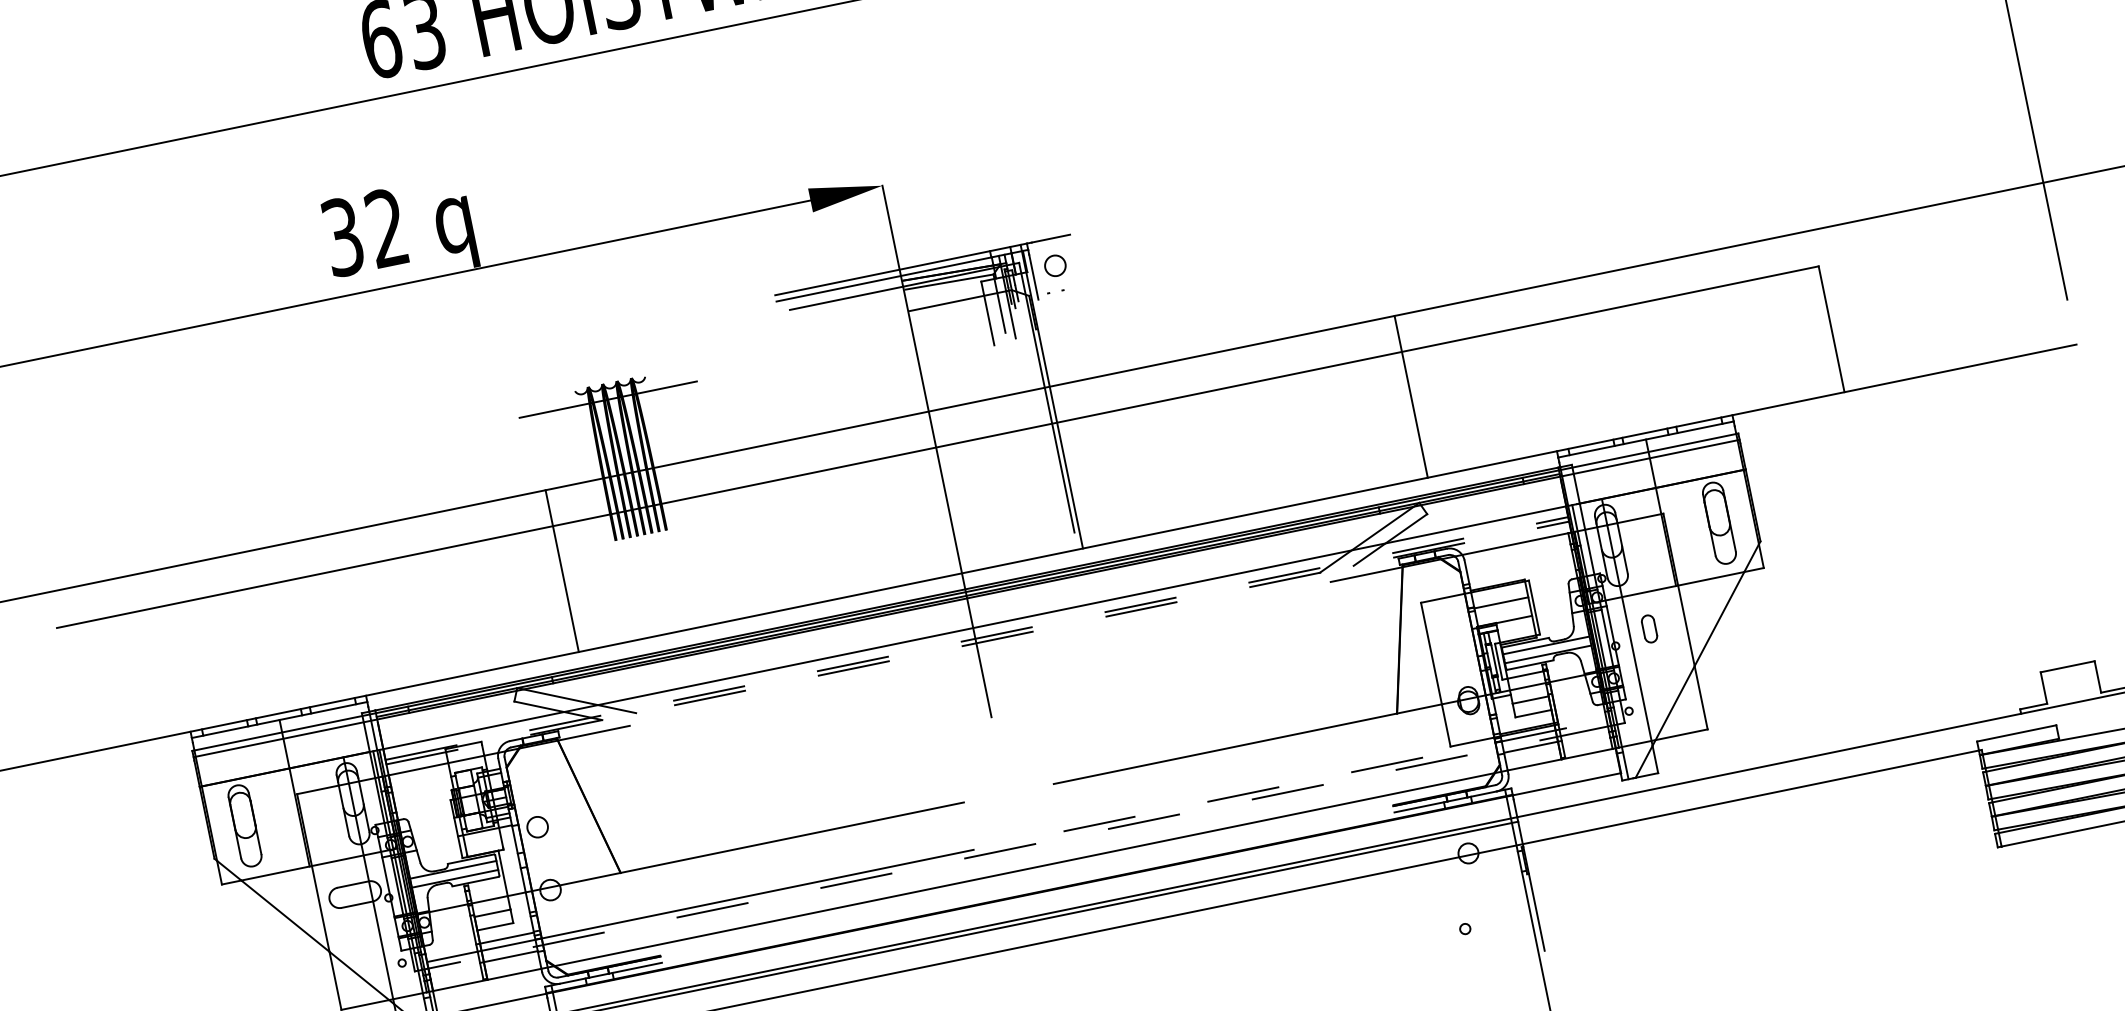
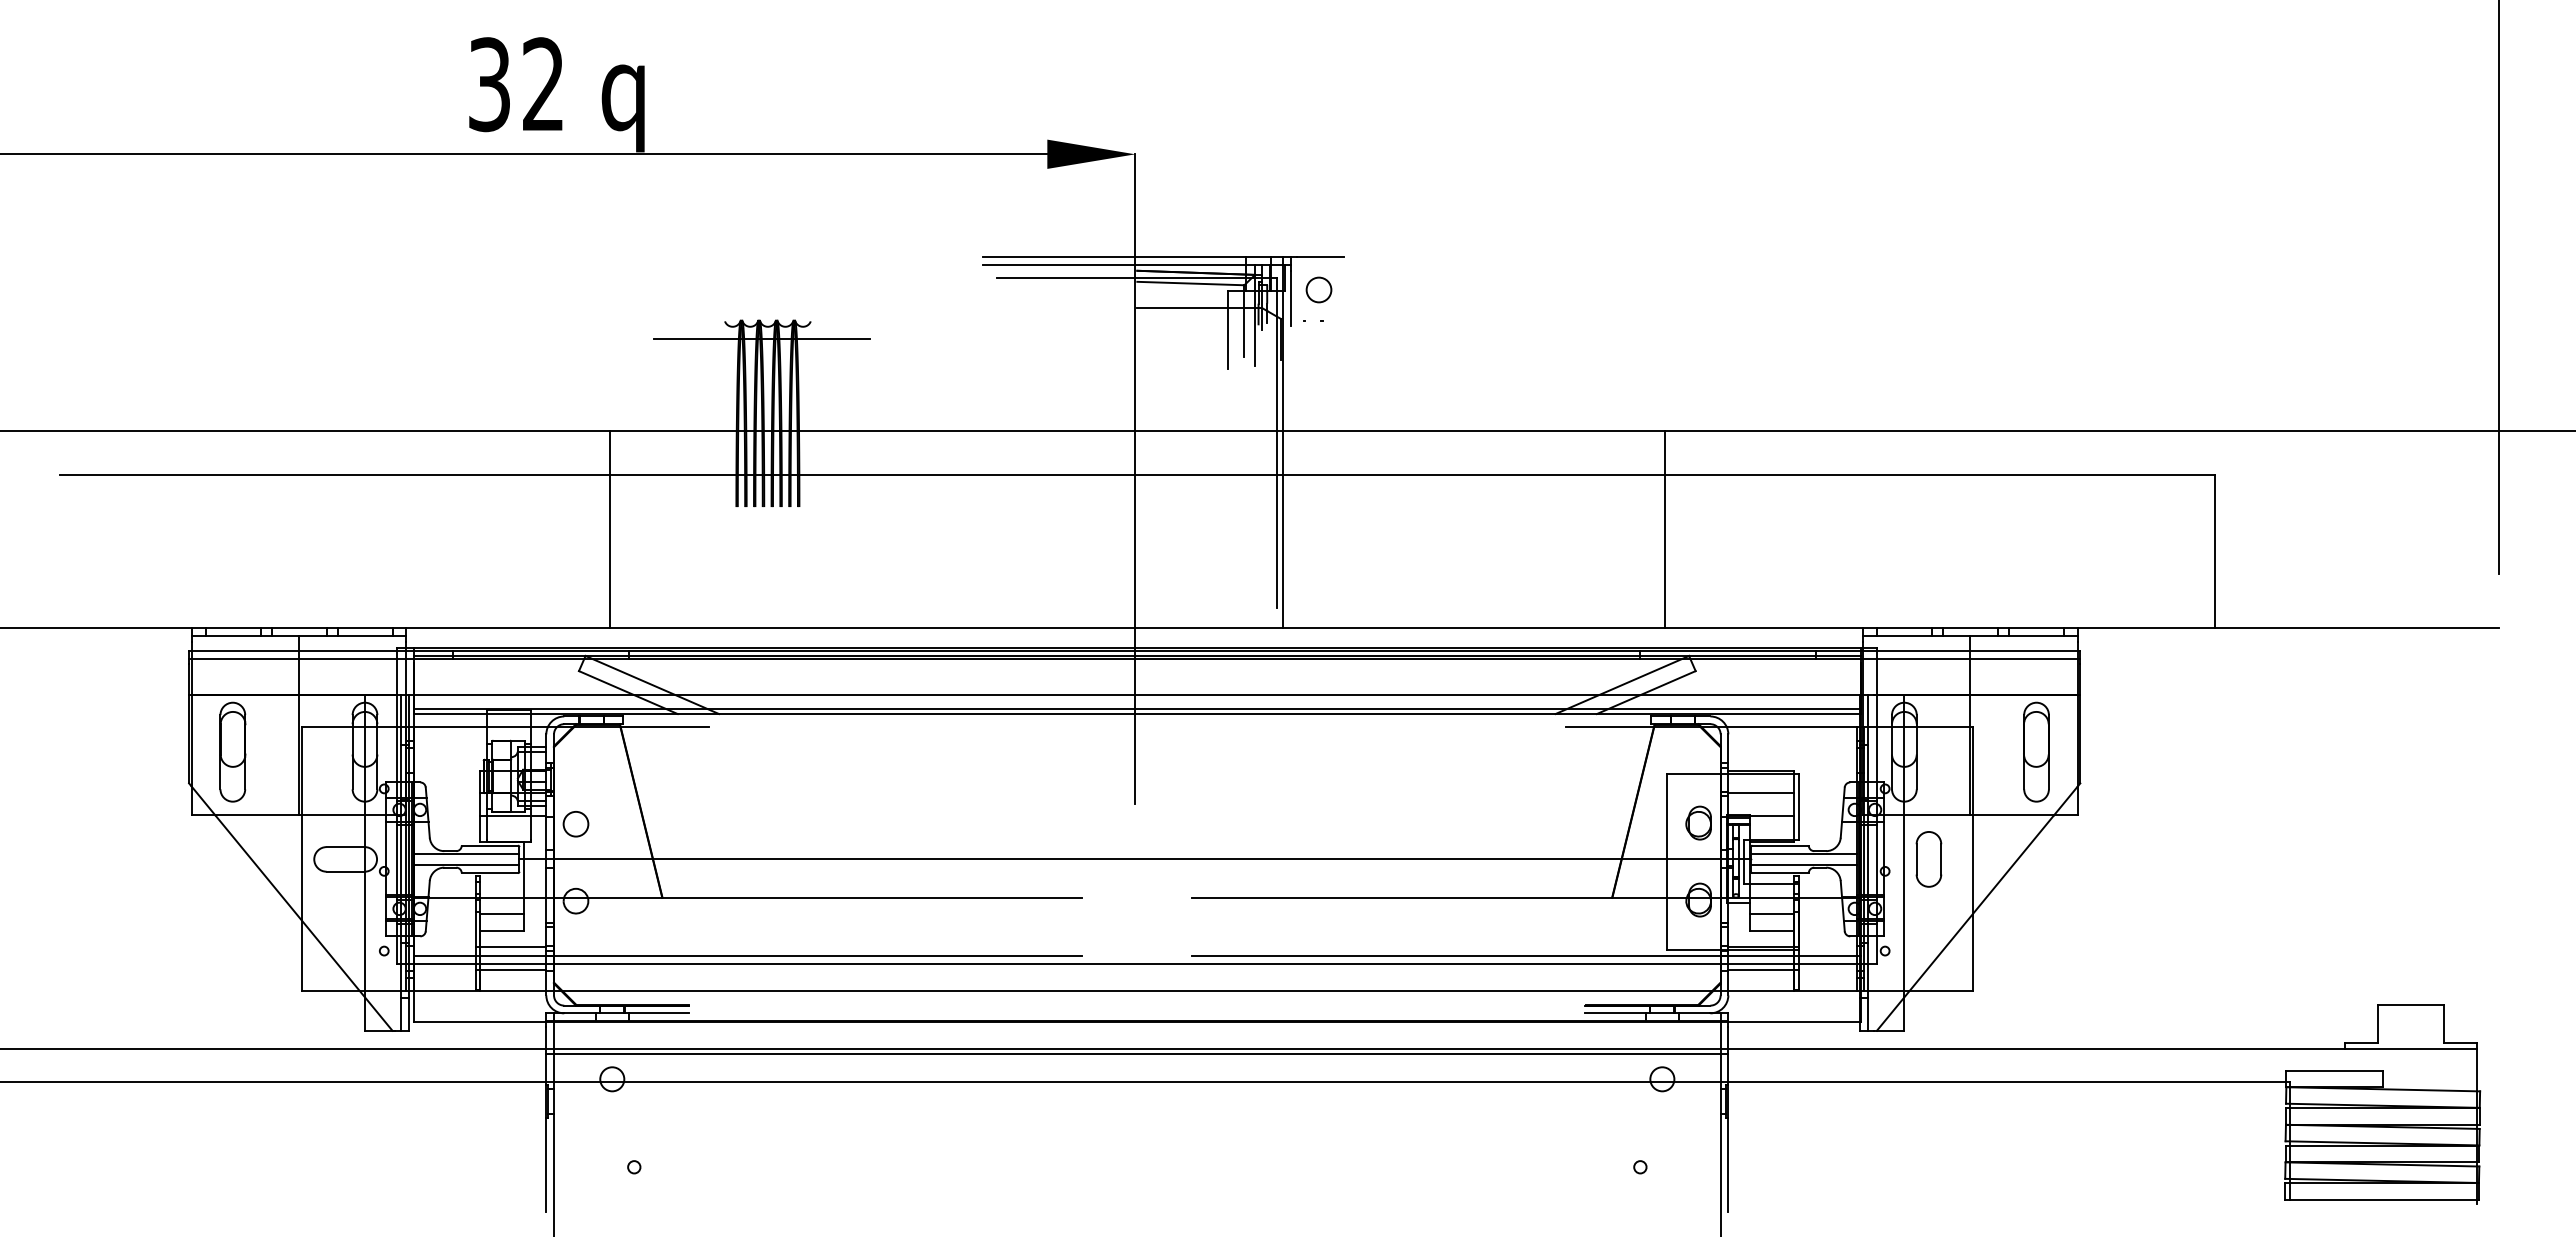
line: (1411, 396) -> (1665, 529), moved
line: (562, 571) -> (609, 529), moved
part: (1649, 629) -> (1928, 859), size x1.67
part: (1454, 637) -> (1698, 822), added
line: (977, 638) -> (1137, 708), dashed -> solid
line: (978, 643) -> (1137, 714), dashed -> solid
line: (1000, 762) -> (1135, 859), added
line: (1337, 774) -> (1527, 955), dashed -> solid
line: (1020, 846) -> (1137, 963), dashed -> solid

